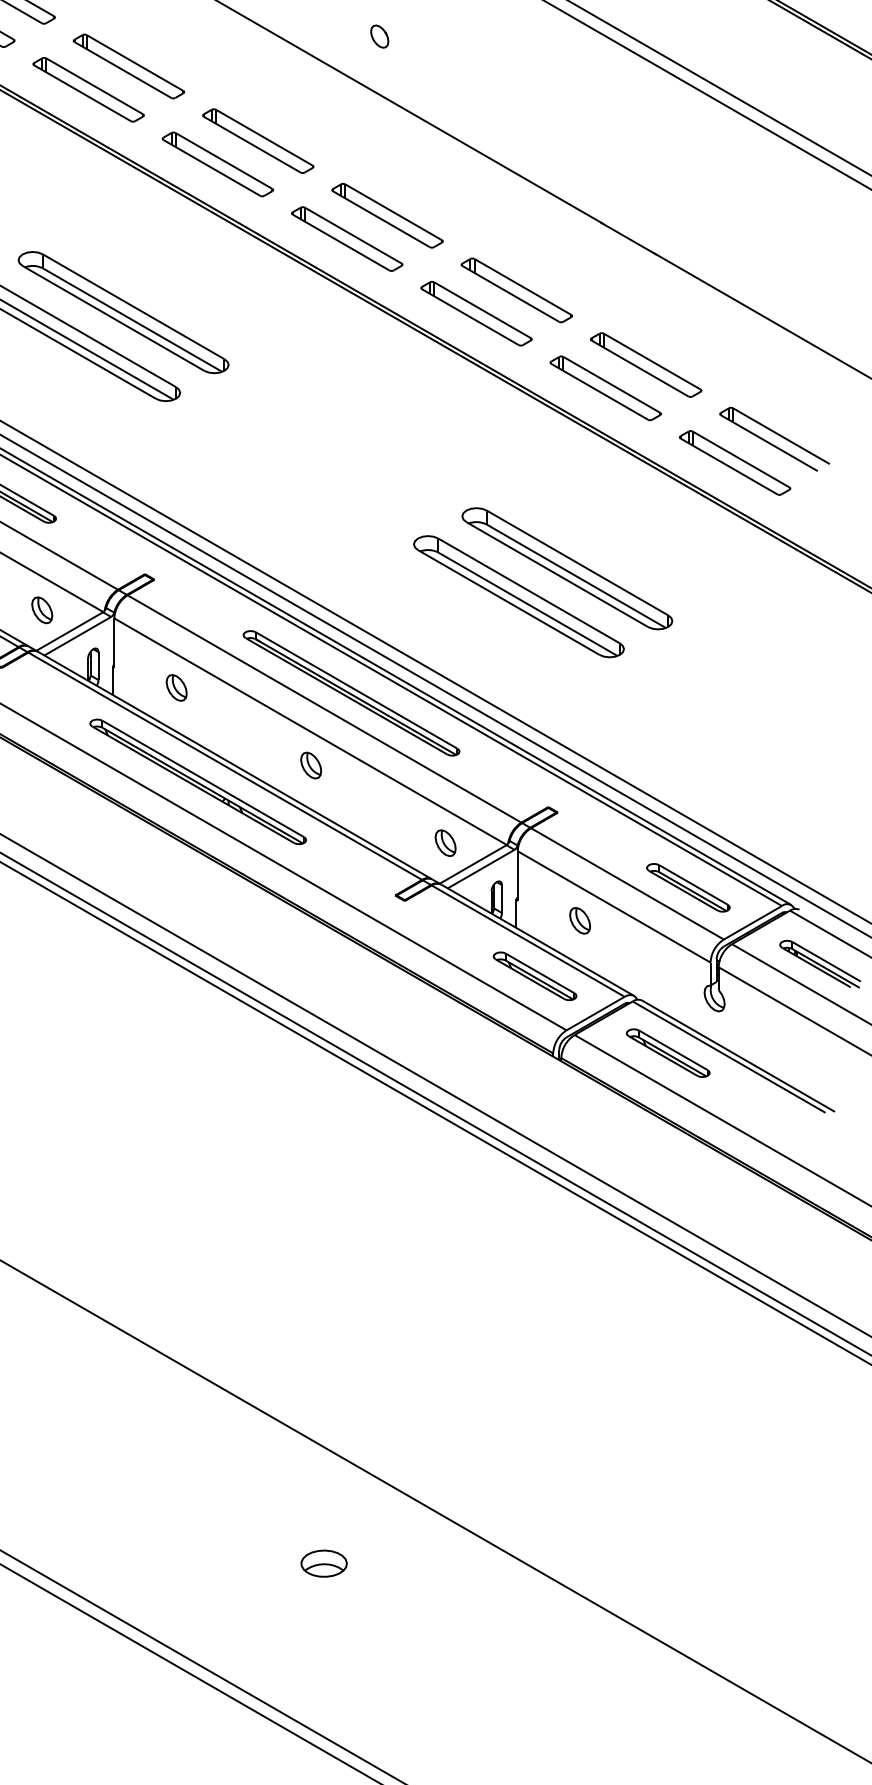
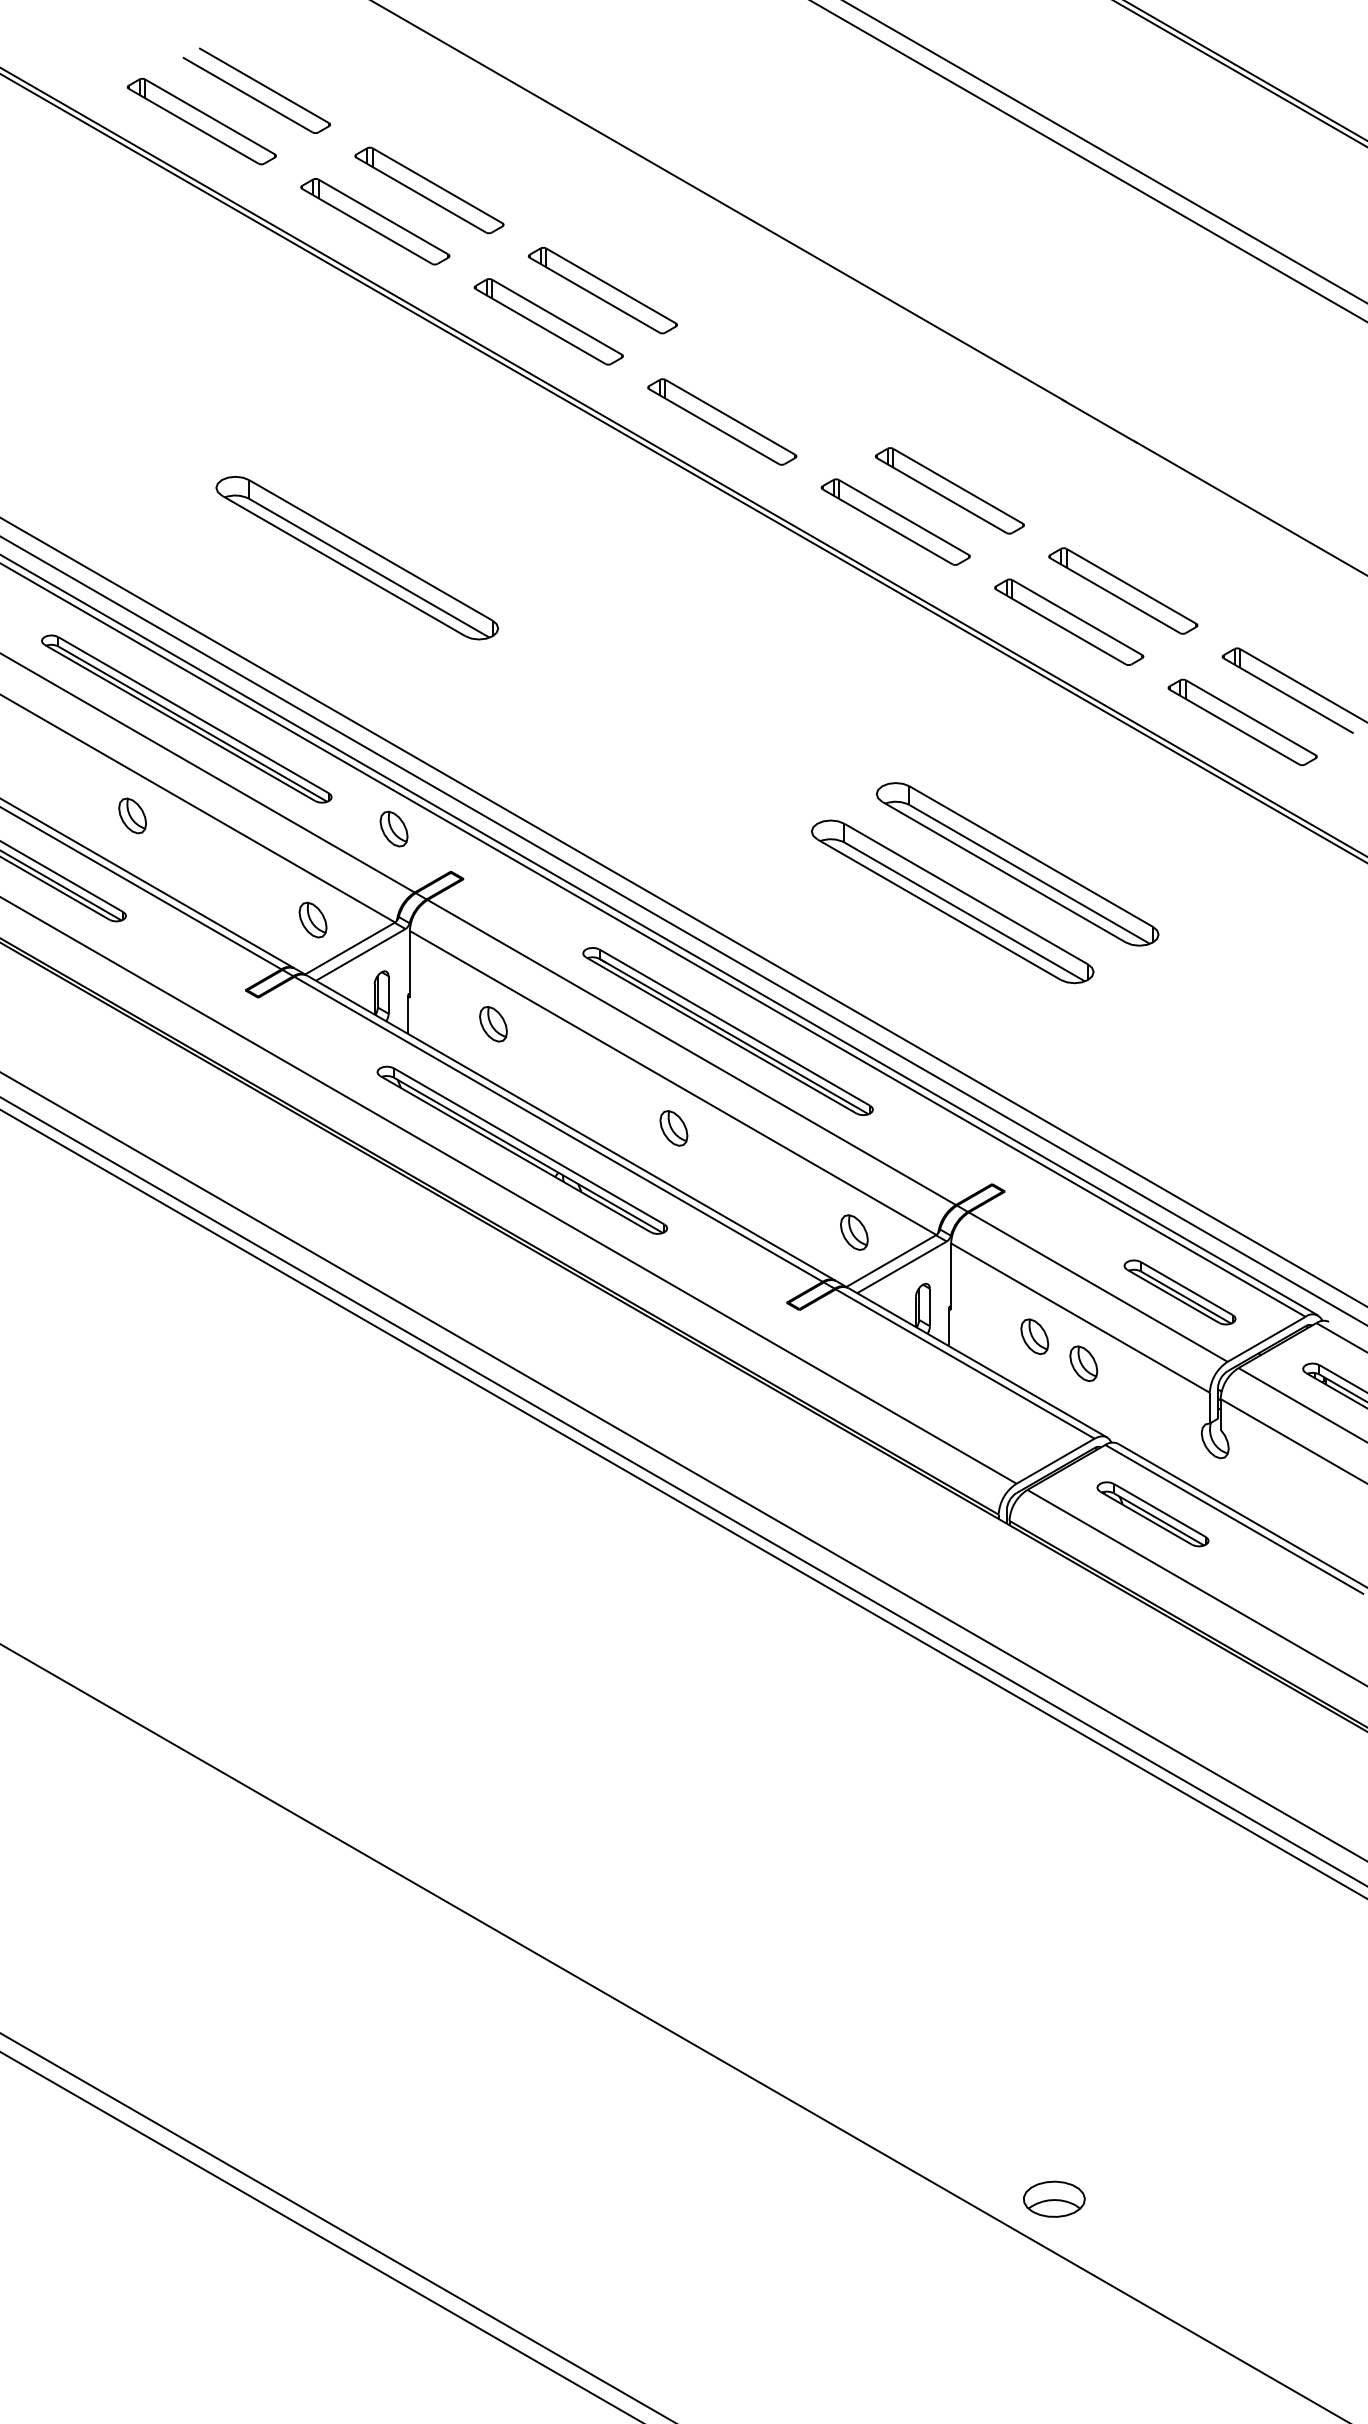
part: (379, 36) -> (765, 150), removed
part: (387, 215) -> (776, 390), removed
part: (123, 312) -> (421, 520), removed
part: (102, 542) -> (393, 828), added
part: (616, 940) -> (1083, 1363), added
part: (535, 976) -> (974, 1411), removed
part: (324, 1563) -> (1054, 2198), moved

